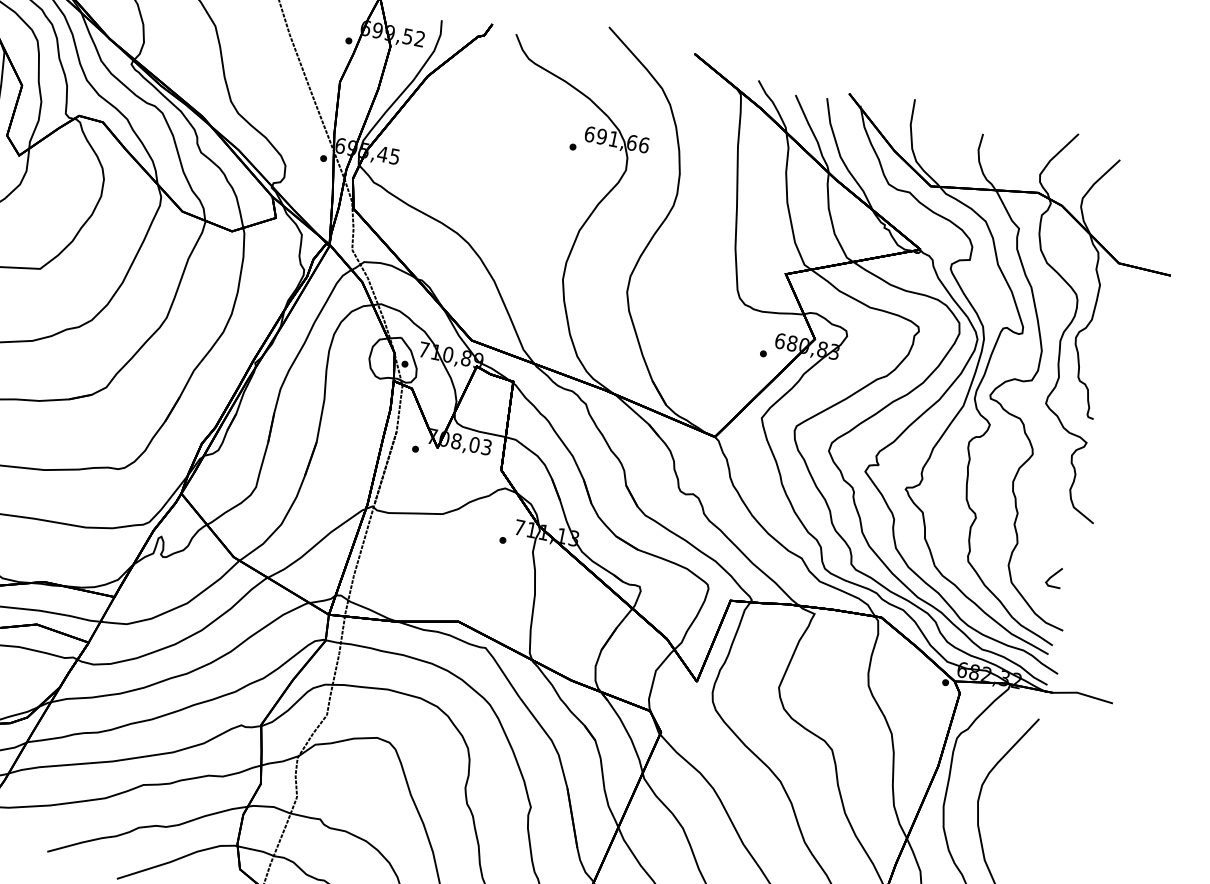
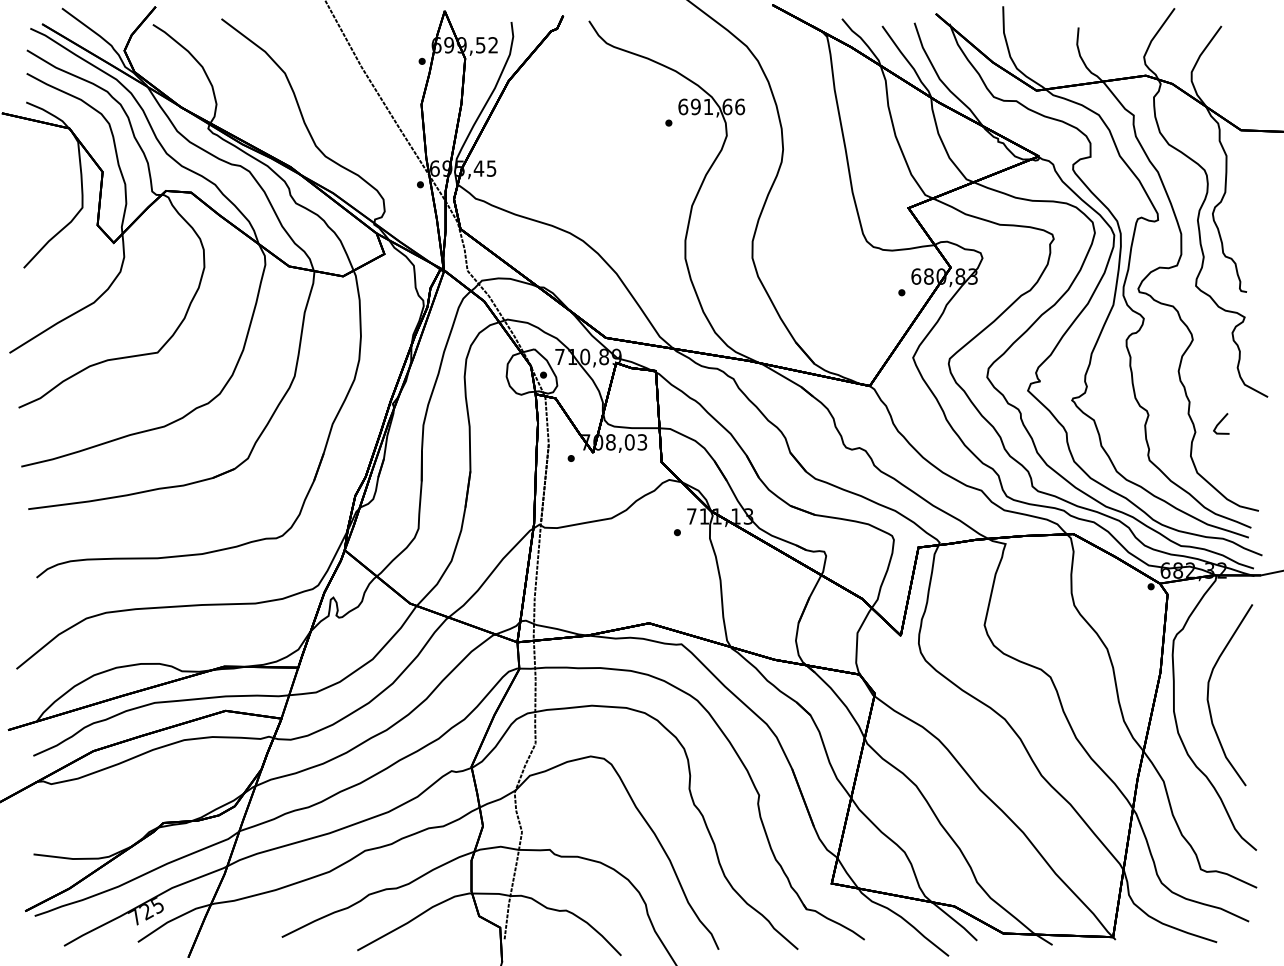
line: (1054, 575) -> (1221, 422), moved

